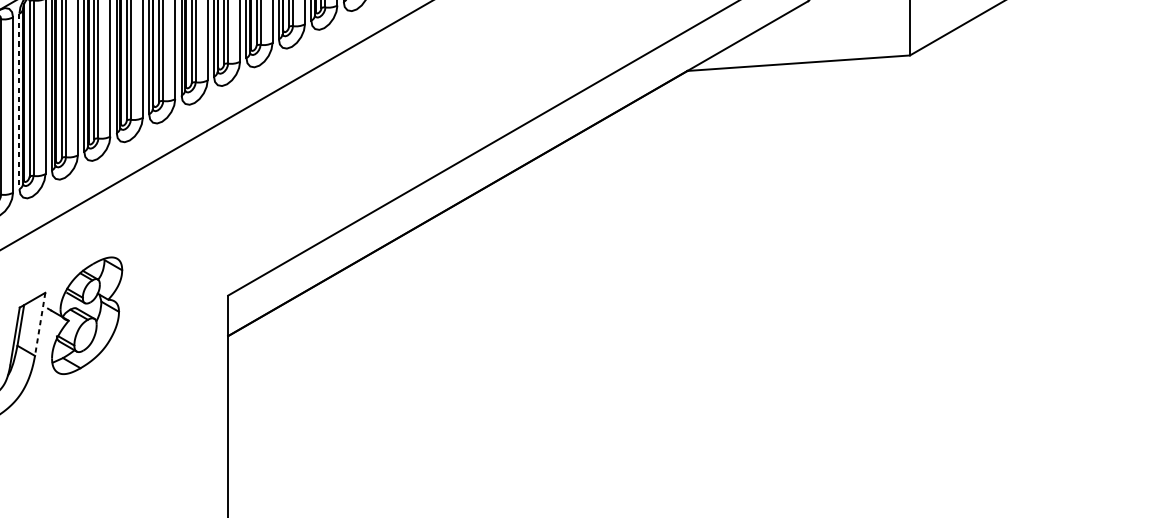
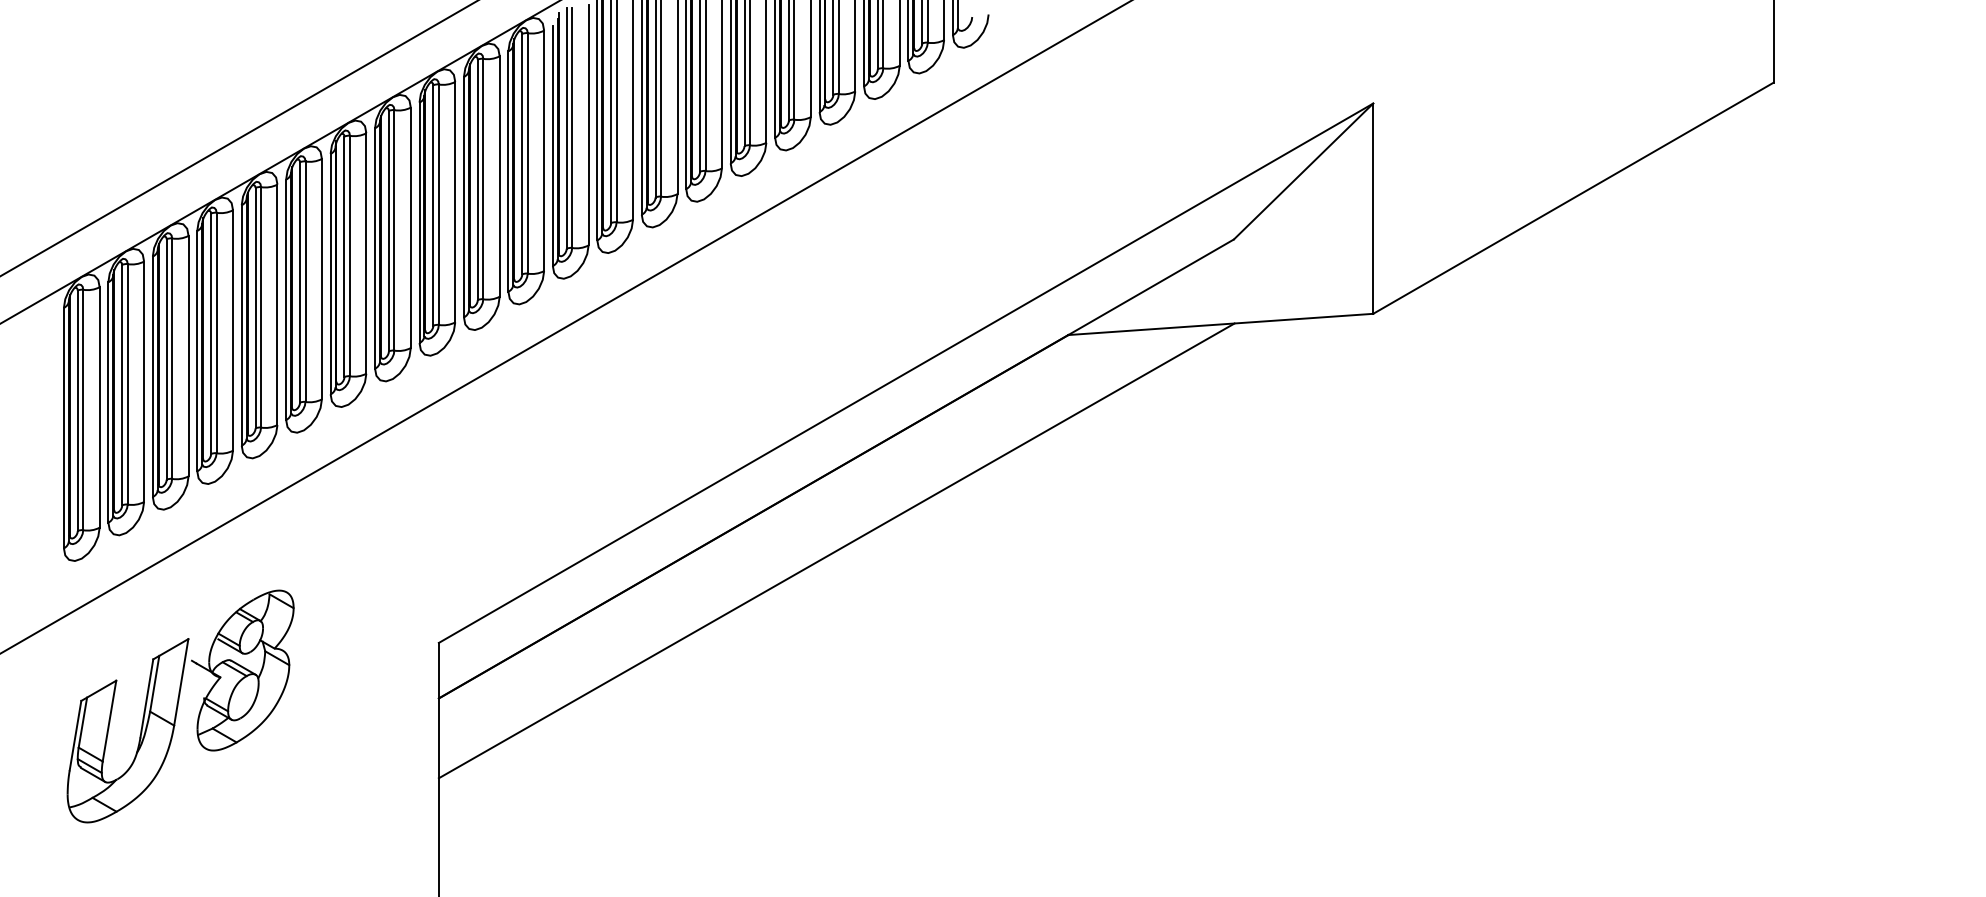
line: (19, 101) -> (152, 377), dashed -> solid
line: (518, 228) -> (836, 550), added
line: (40, 324) -> (181, 682), dashed -> solid

